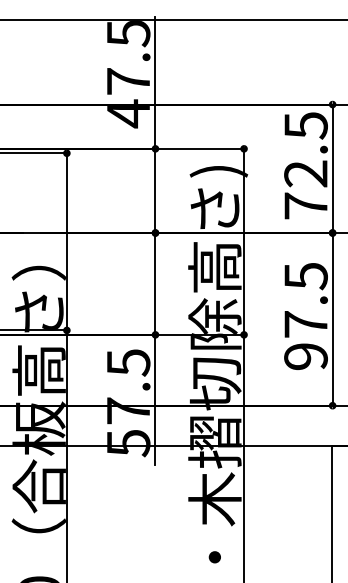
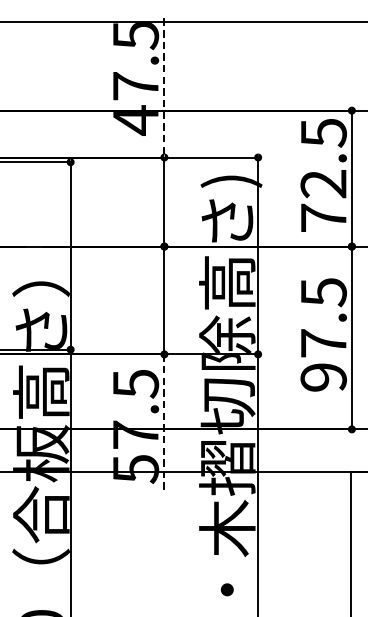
line: (155, 83) -> (164, 88), solid -> dashed
line: (155, 399) -> (164, 422), solid -> dashed

